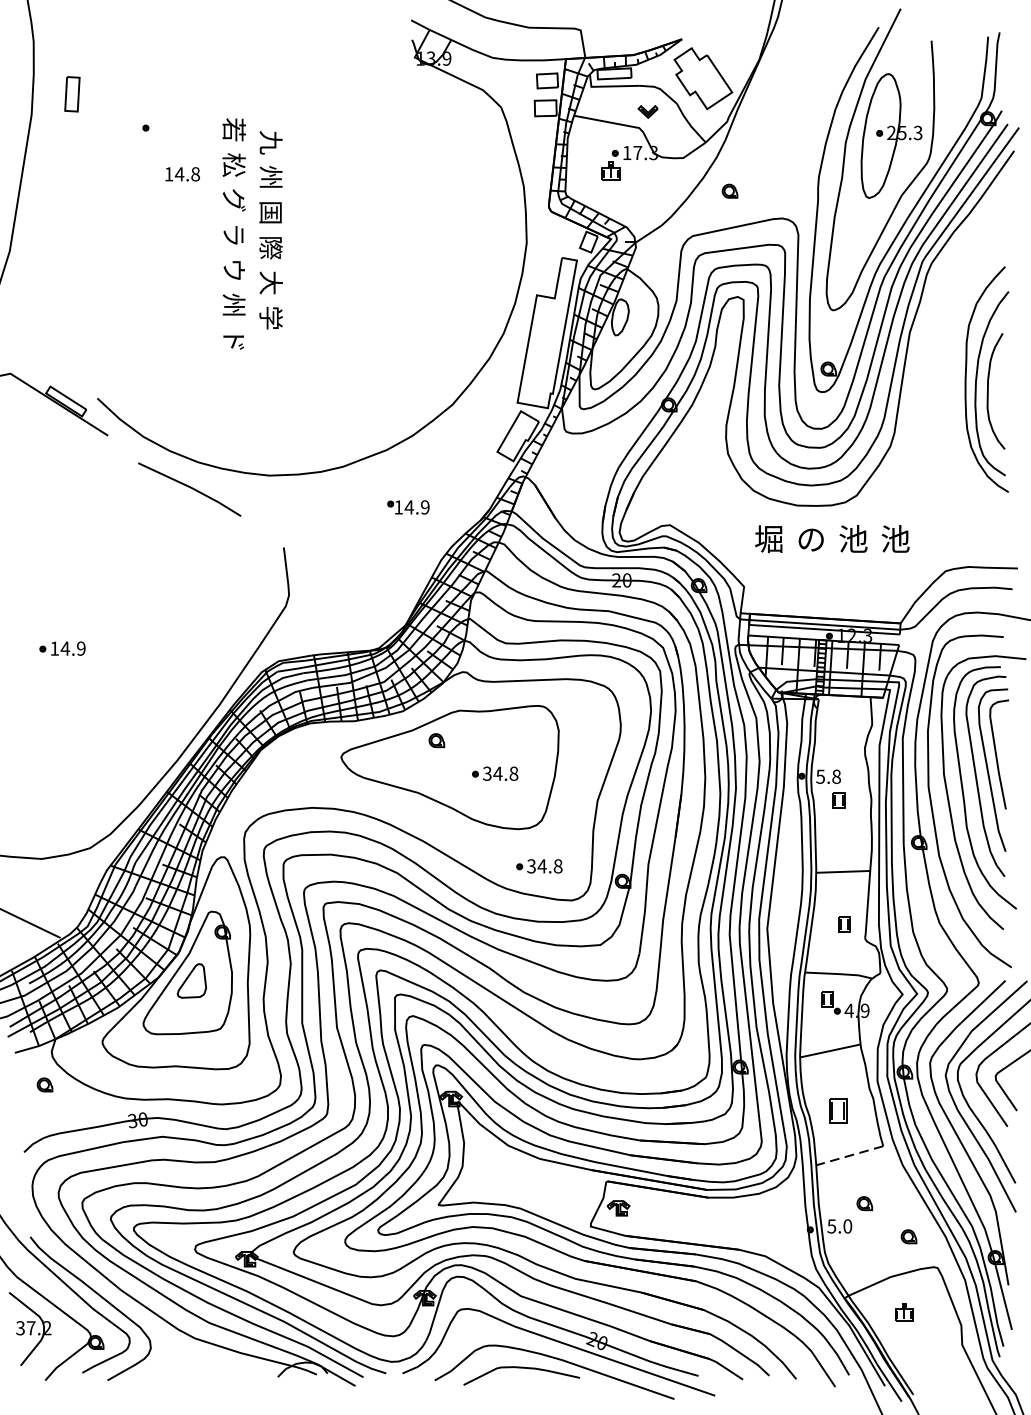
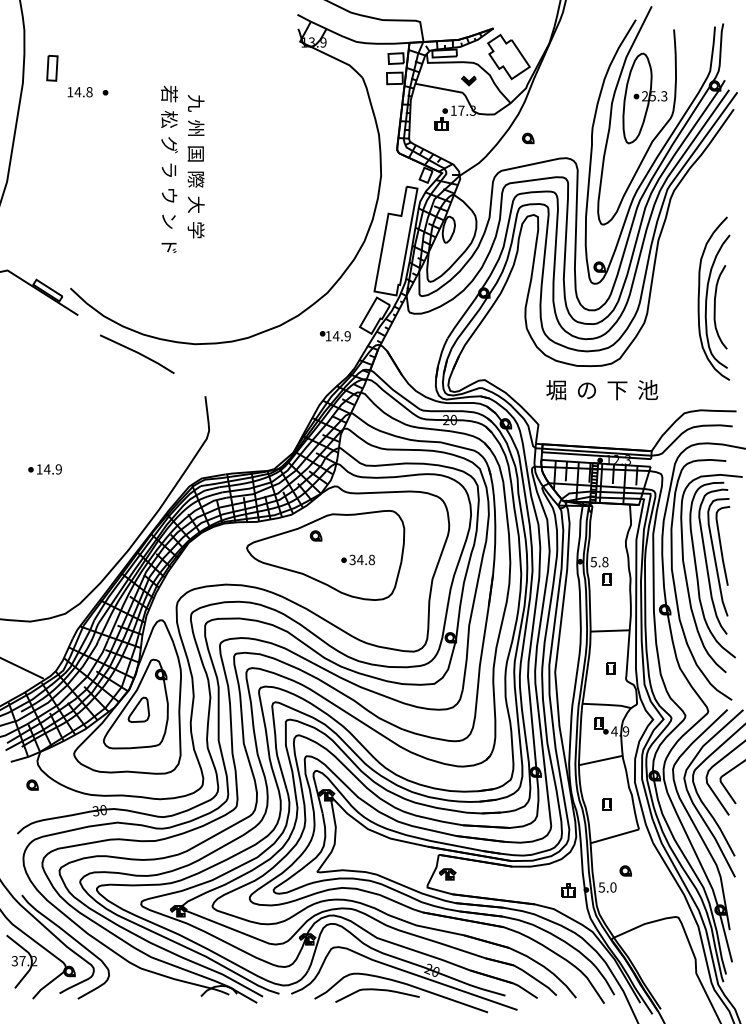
text: (181, 174) -> (79, 92), moved
text: (234, 304) -> (169, 220), 州 -> ン
part: (986, 379) -> (713, 298), moved
part: (408, 507) -> (335, 336), moved
text: (853, 539) -> (617, 390), 池 -> 下
part: (538, 865) -> (389, 626), removed
part: (838, 1111) -> (606, 804), size x0.62
line: (849, 1155) -> (614, 836), dashed -> solid
part: (908, 1236) -> (657, 894), removed
part: (904, 1312) -> (568, 890), moved

